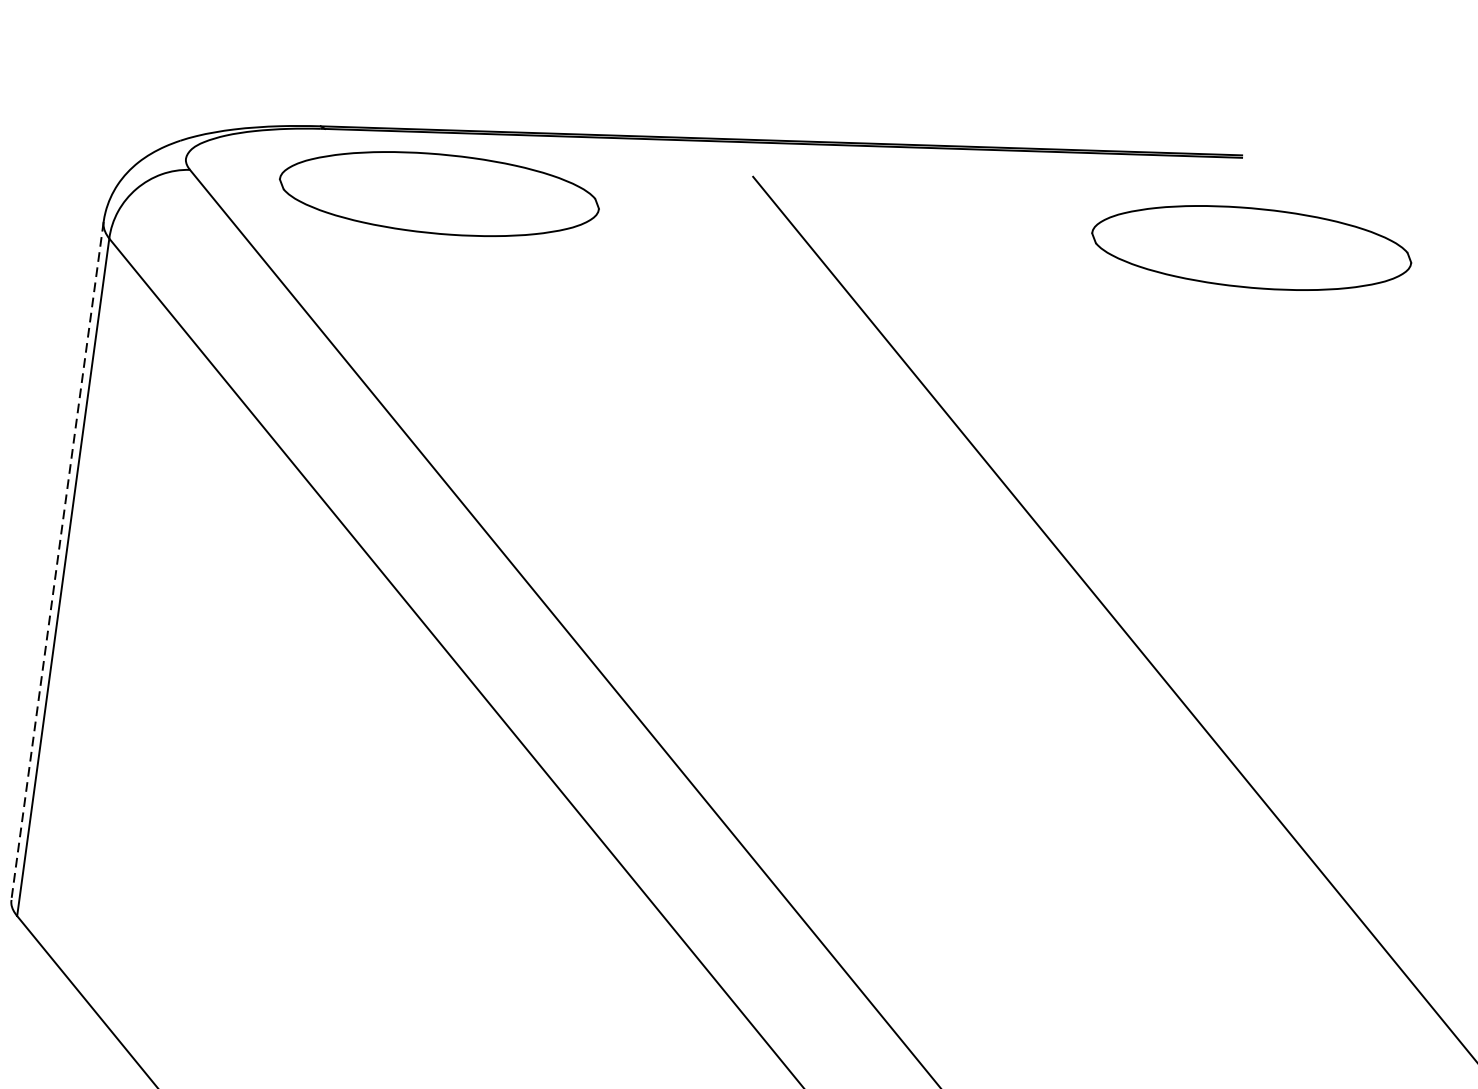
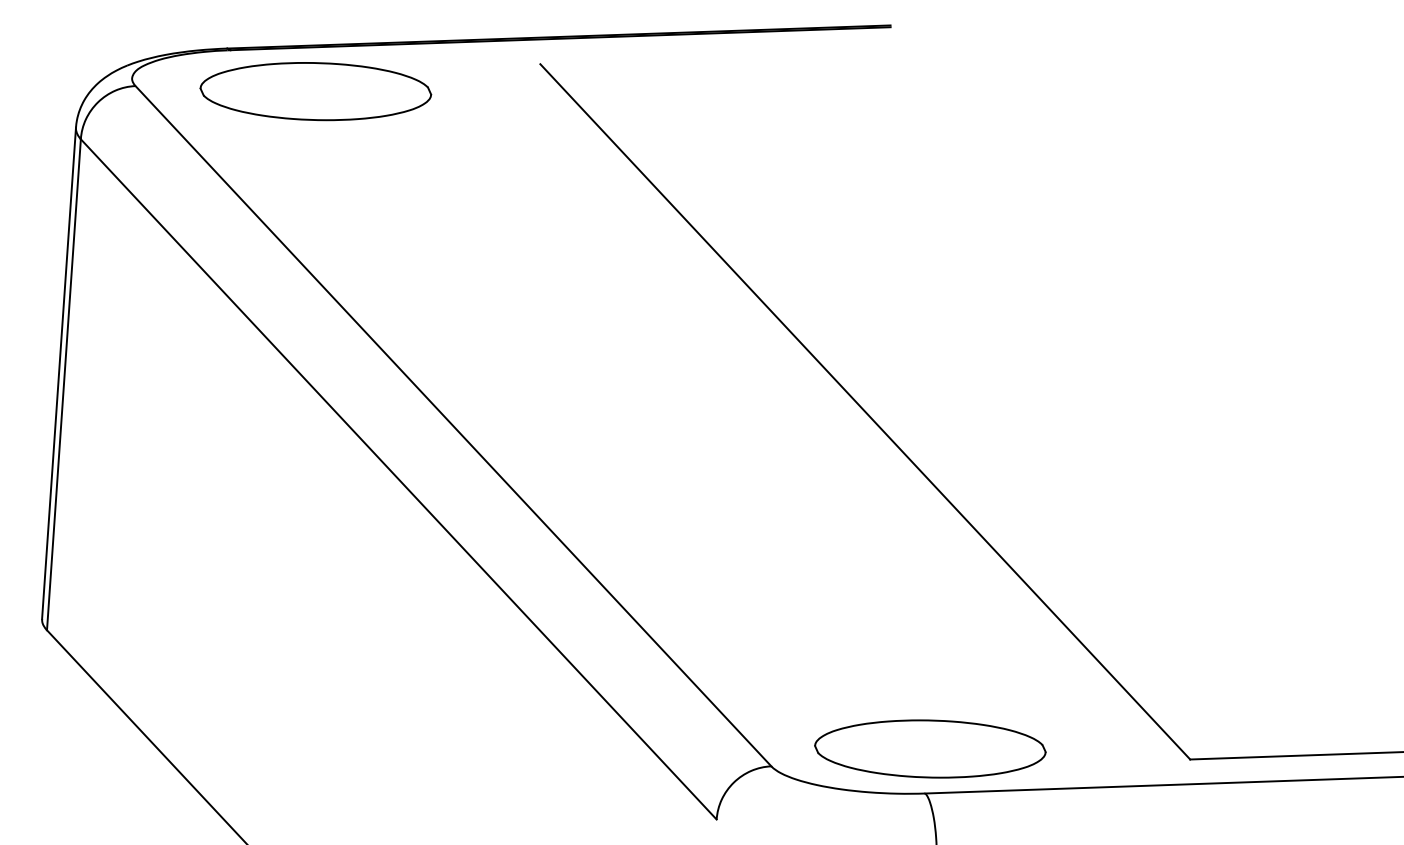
part: (1251, 247) -> (901, 91), removed
line: (58, 561) -> (59, 373), dashed -> solid

